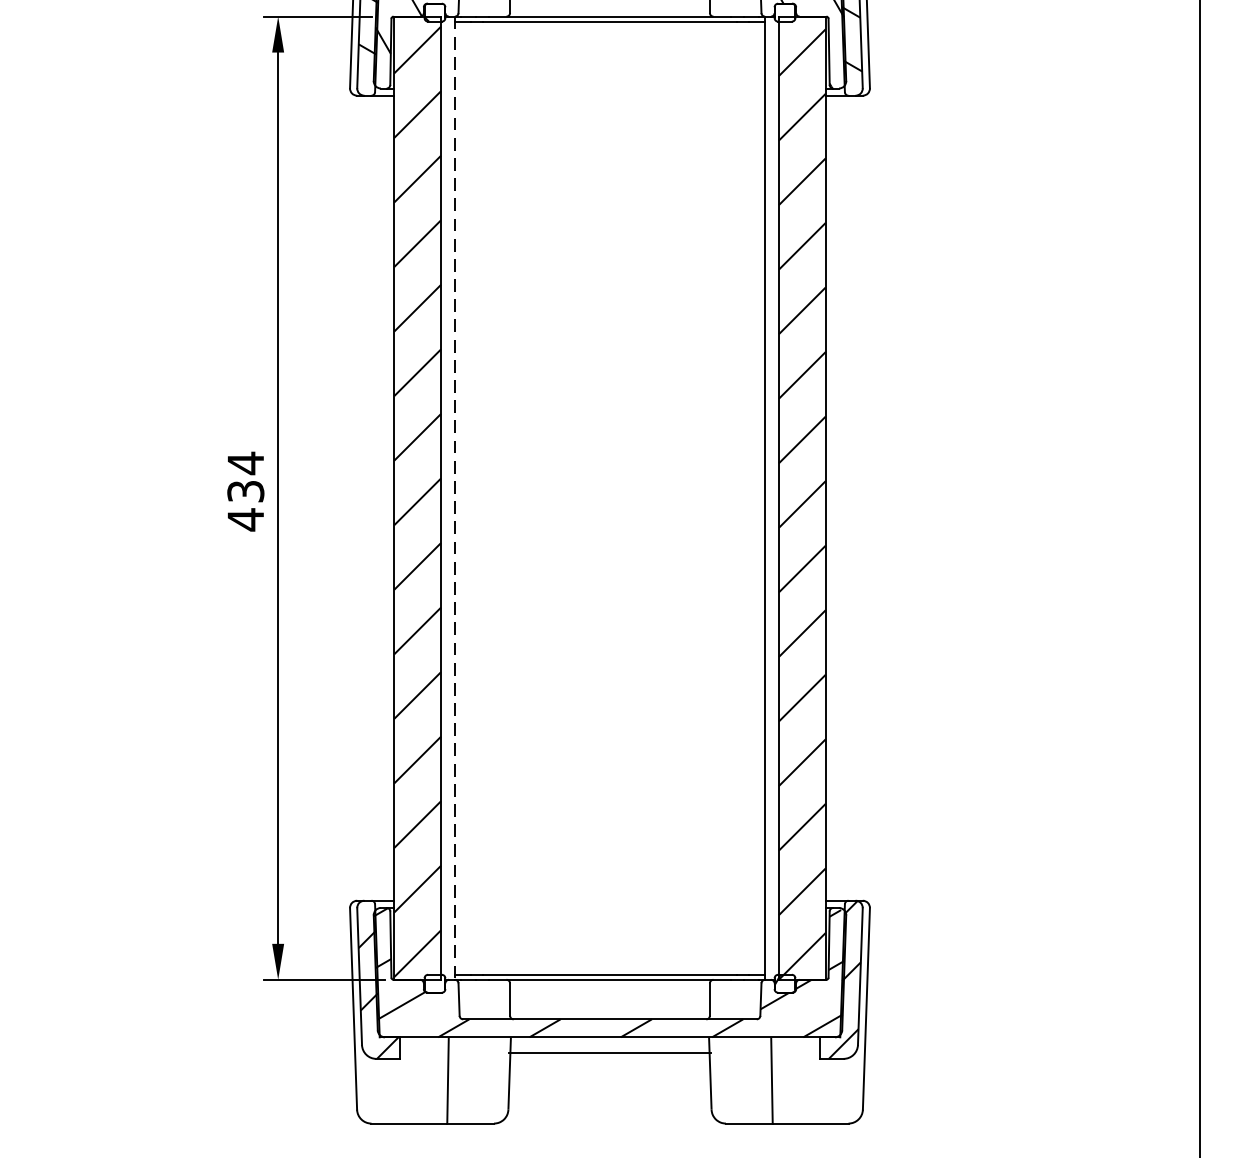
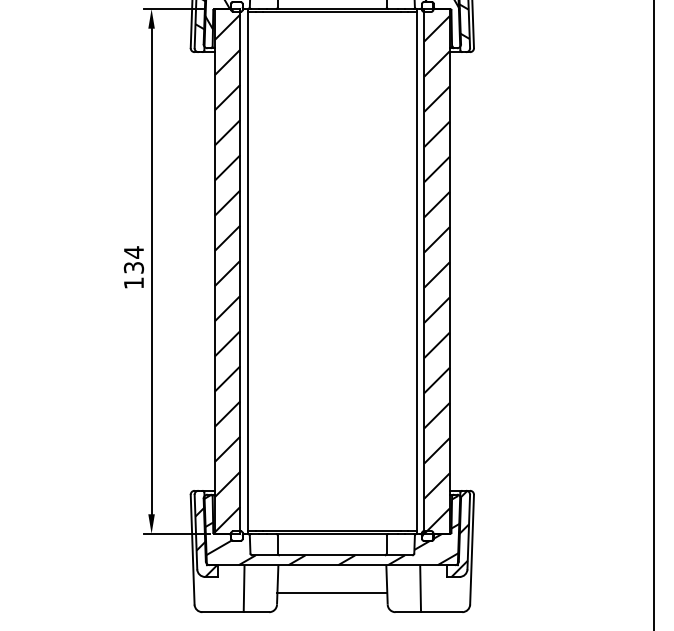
line: (456, 498) -> (248, 271), dashed -> solid
text: (244, 518) -> (133, 282), 434 -> 134
line: (610, 1052) -> (332, 592), moved

